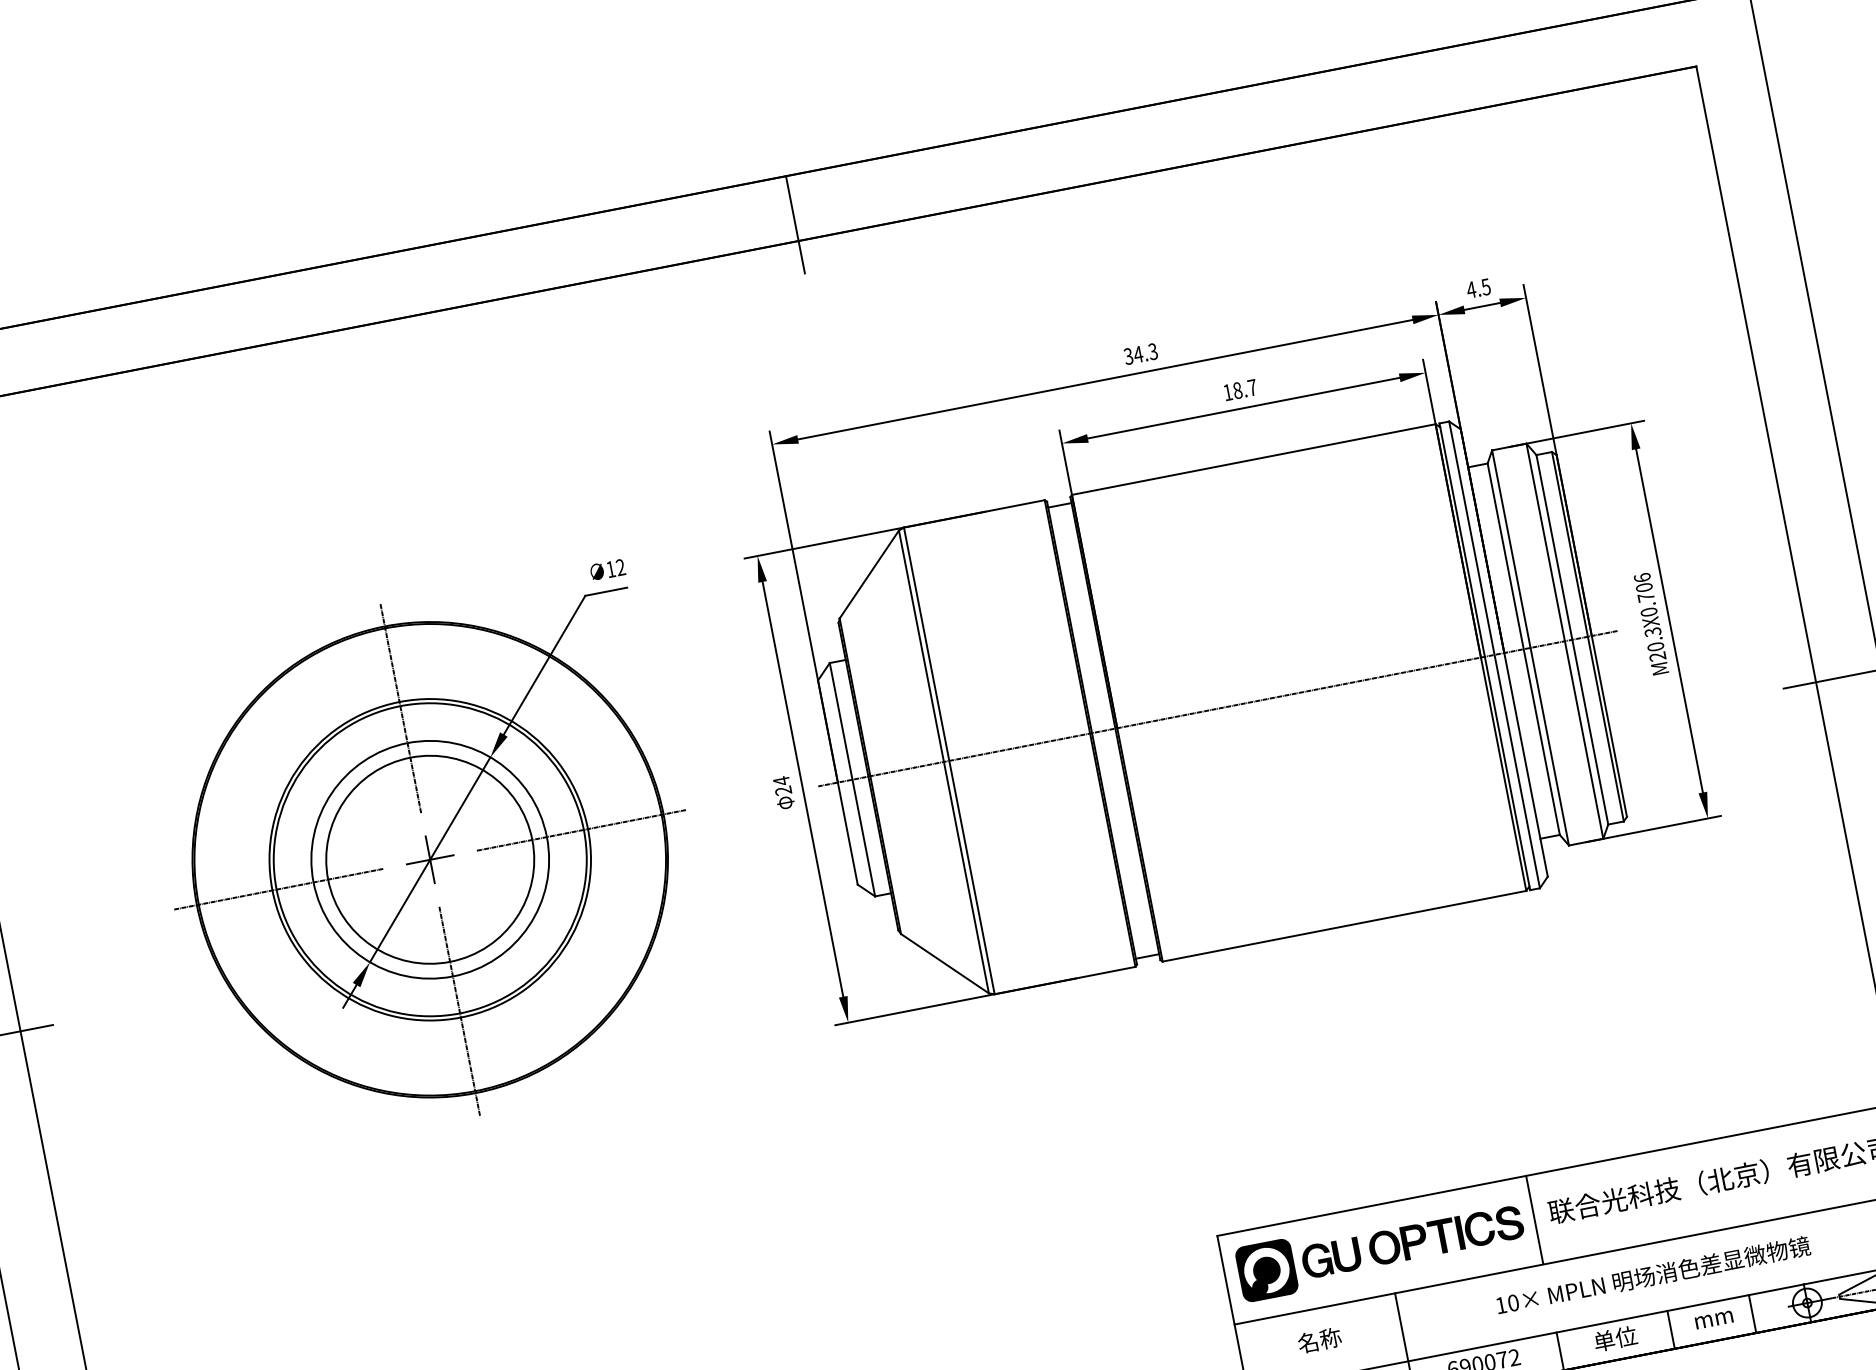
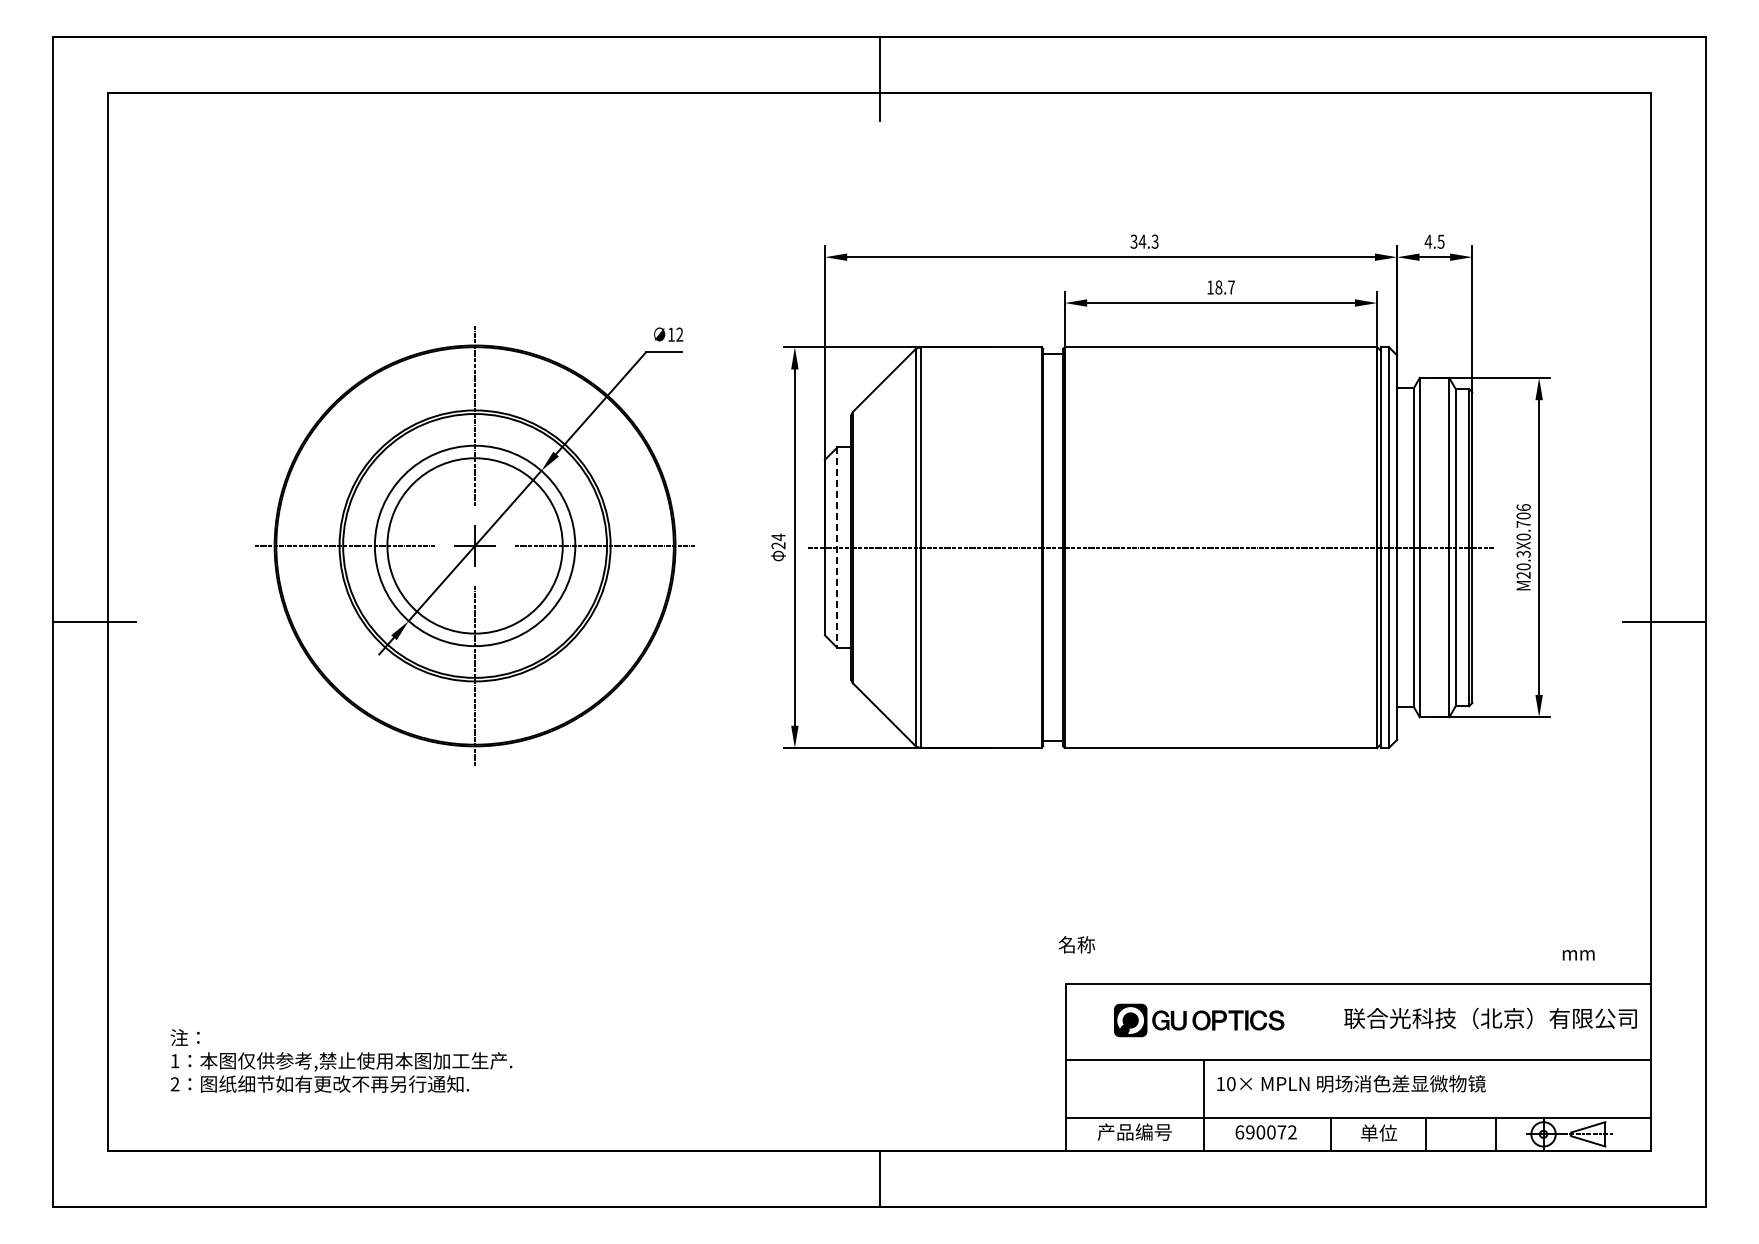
line: (852, 780) -> (837, 548), solid -> dashed
line: (1534, 1219) -> (1331, 1021), removed
part: (1379, 1248) -> (1198, 1020), size x0.7
text: (1653, 1275) -> (1351, 1083), moved
text: (1714, 1320) -> (1578, 955), moved
text: (1319, 1340) -> (1076, 944), moved

